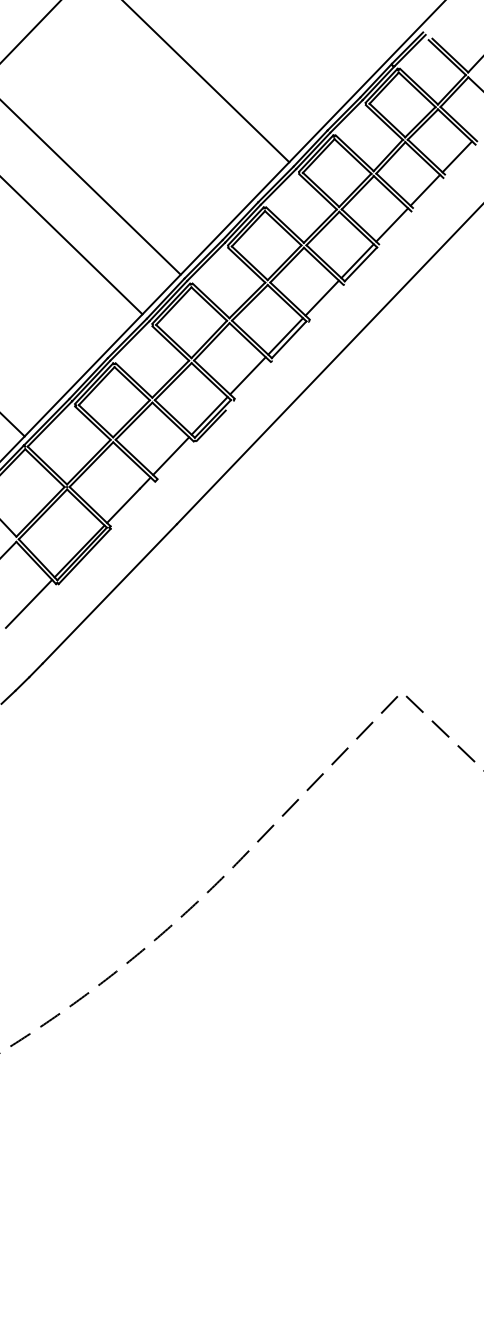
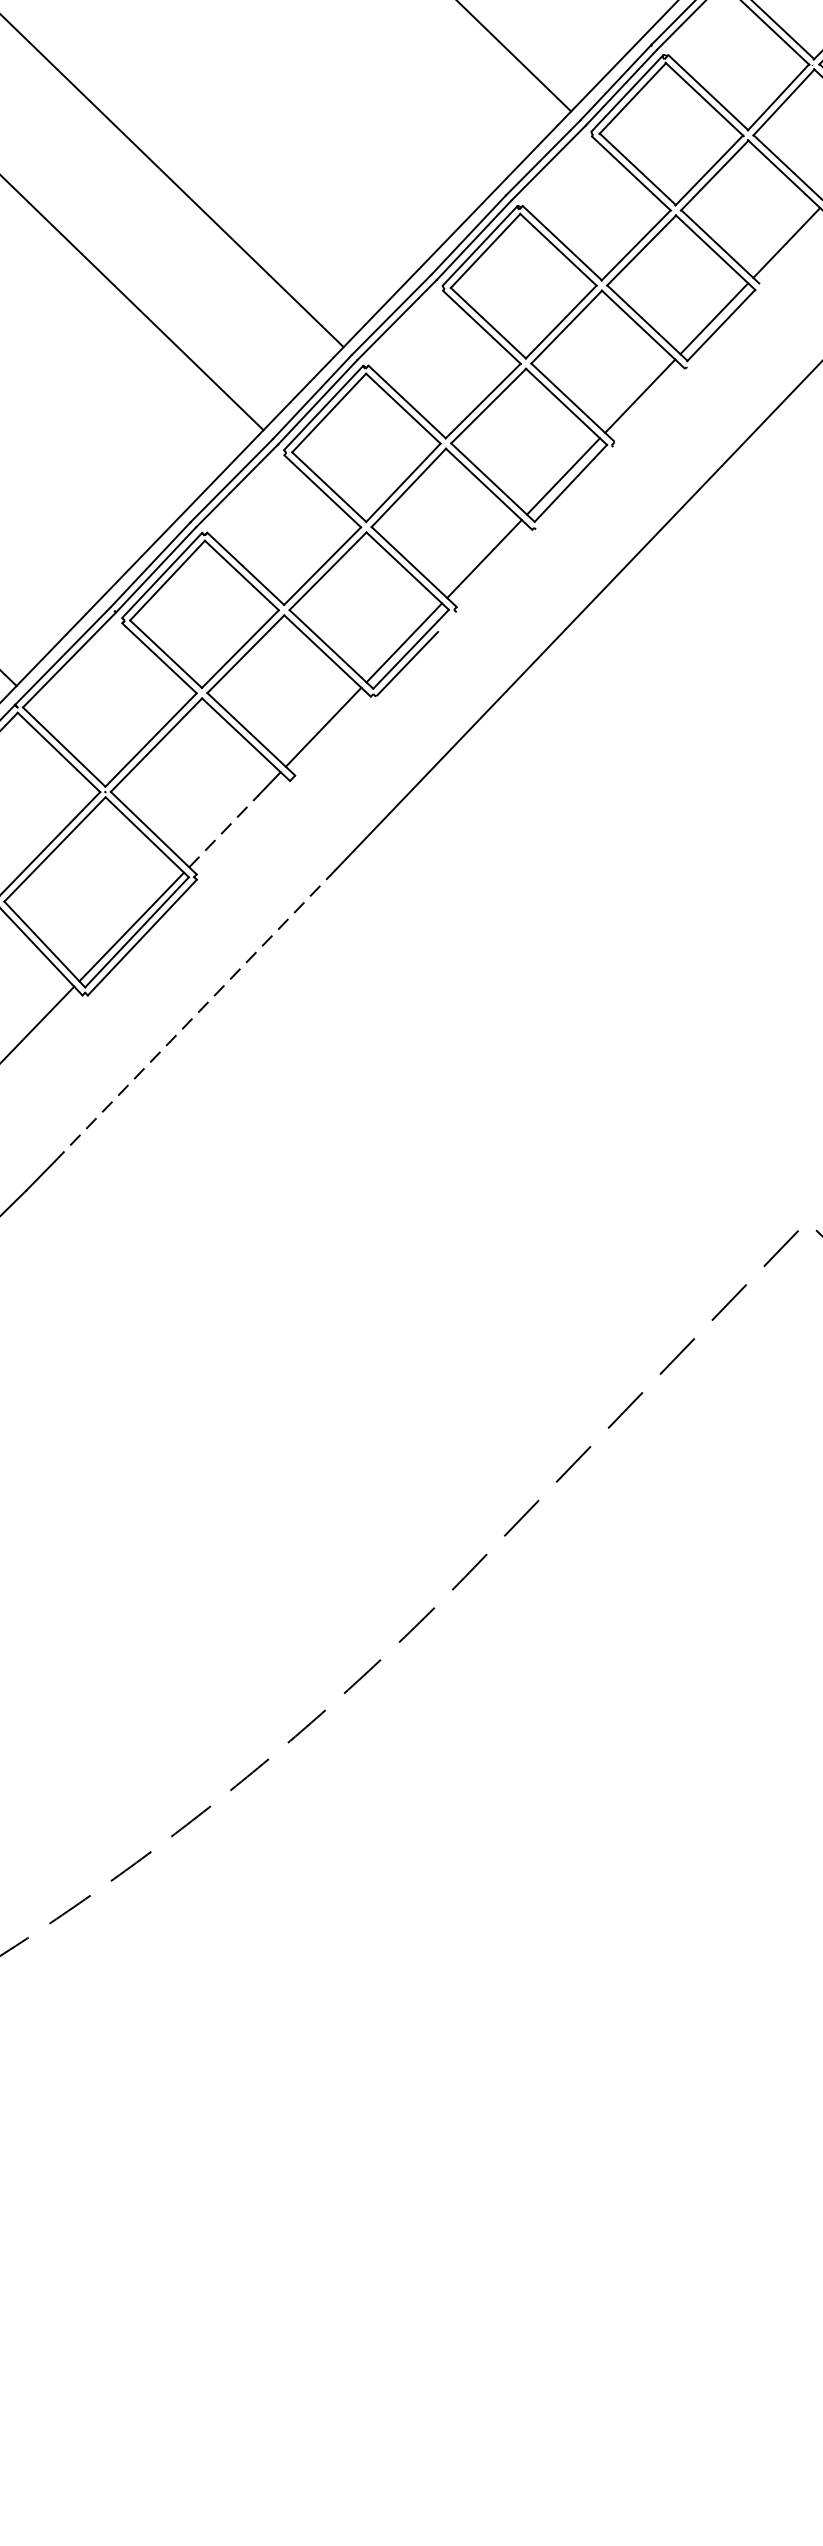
line: (123, 505) -> (223, 830), solid -> dashed
line: (109, 593) -> (194, 1015), solid -> dashed

